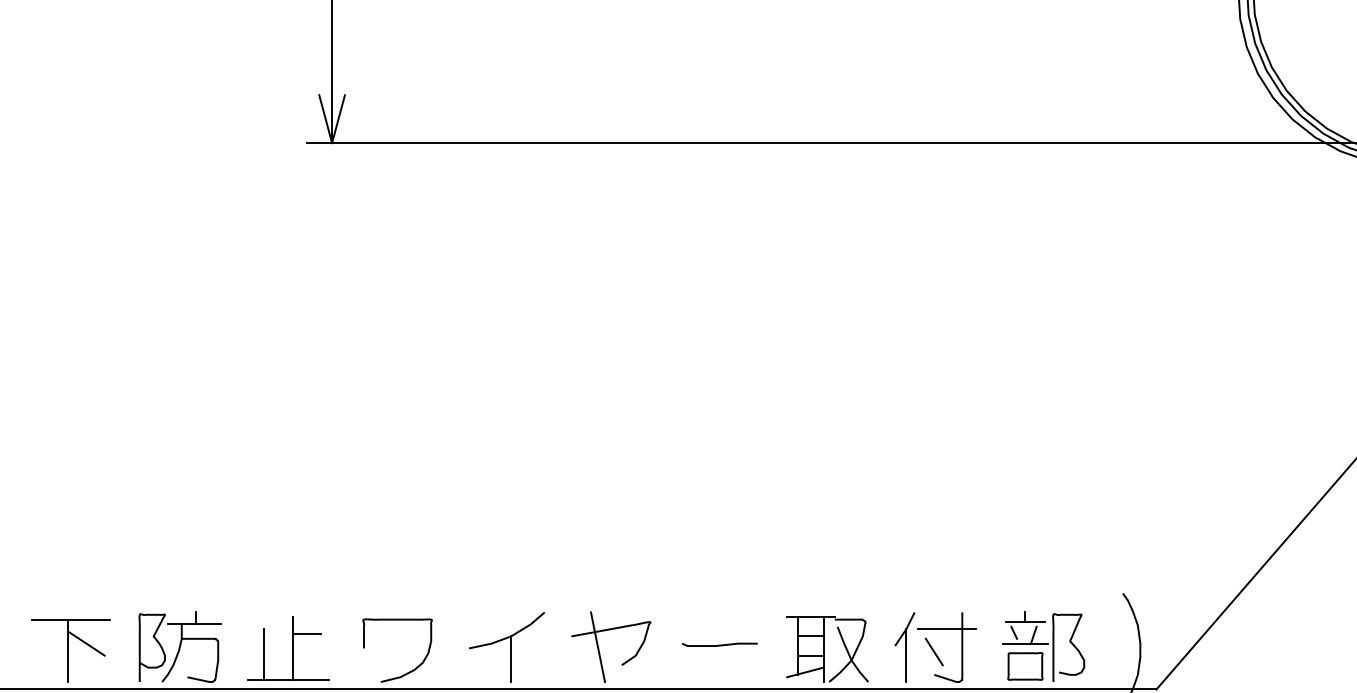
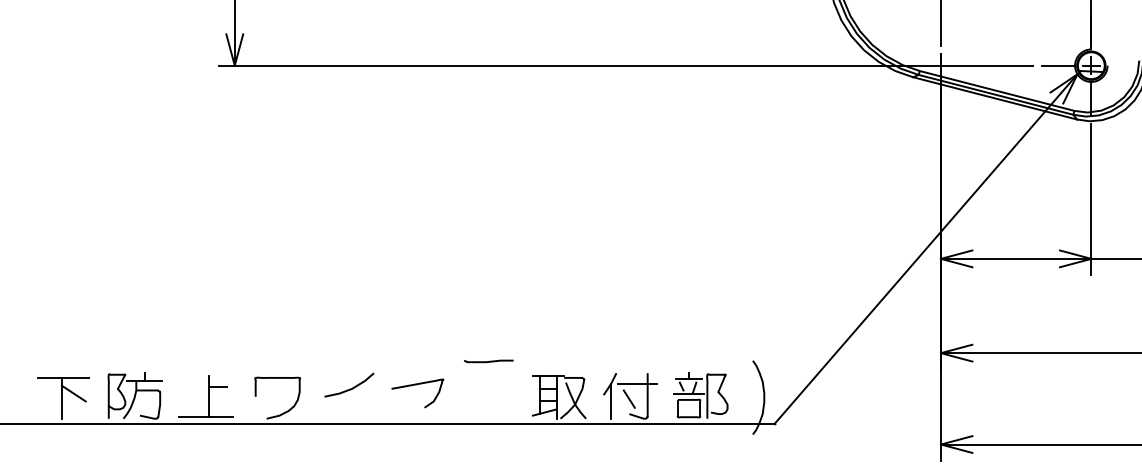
curve: (719, 644) -> (488, 361), moved
line: (597, 646) -> (408, 395), removed
line: (264, 654) -> (190, 400), removed
line: (511, 658) -> (352, 403), removed

